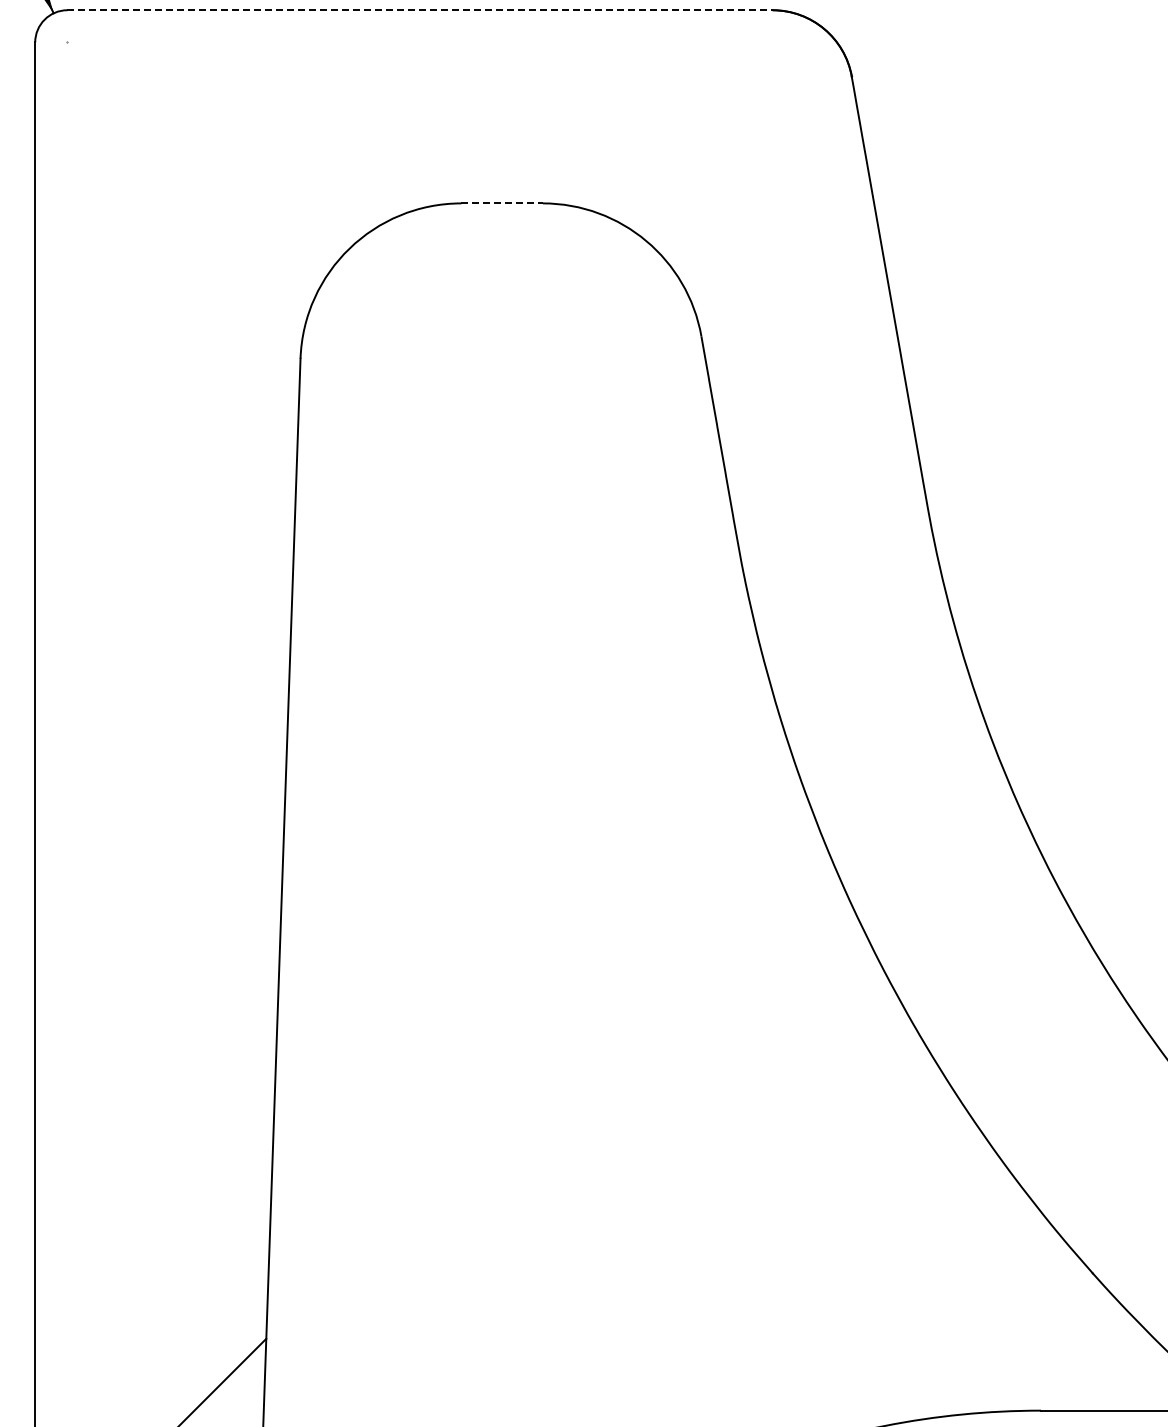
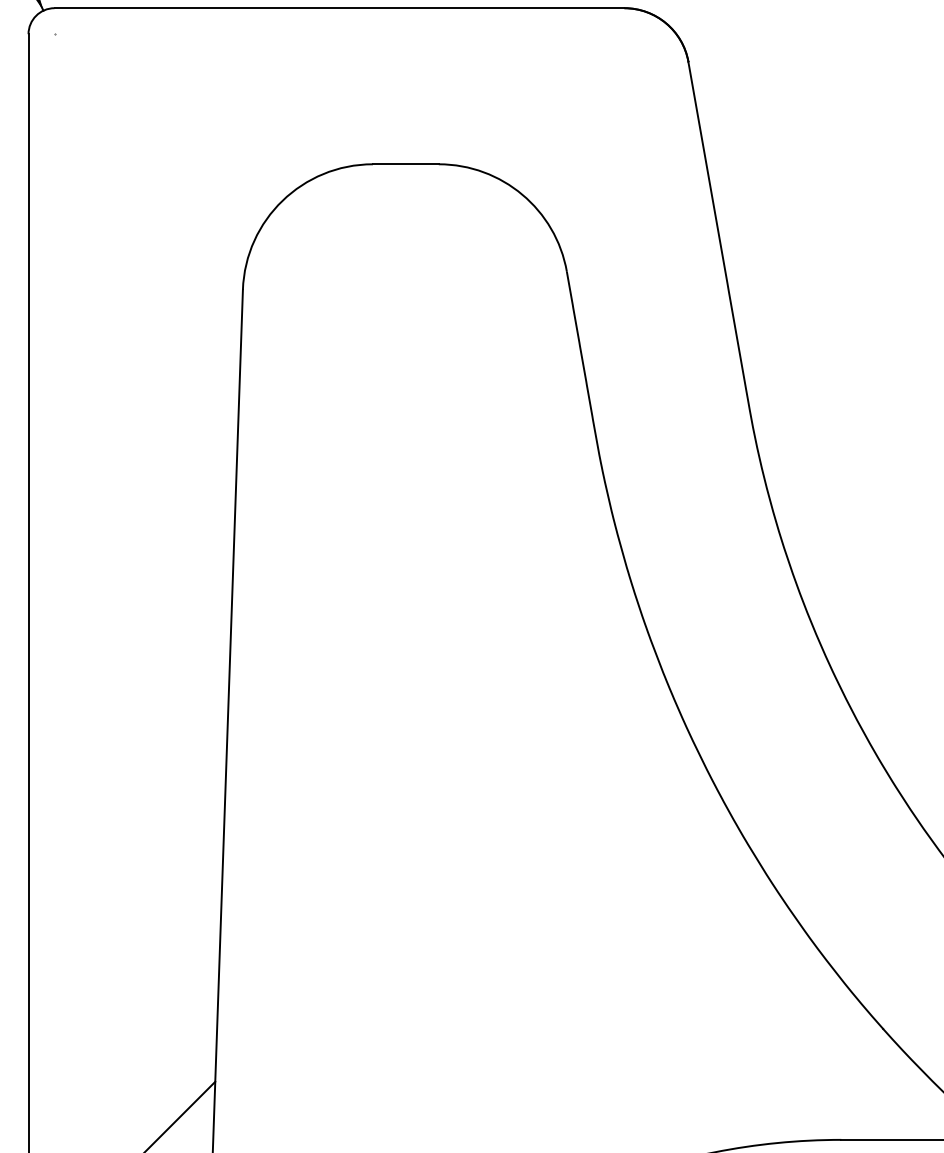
line: (419, 10) -> (339, 8), dashed -> solid
line: (502, 203) -> (406, 164), dashed -> solid

